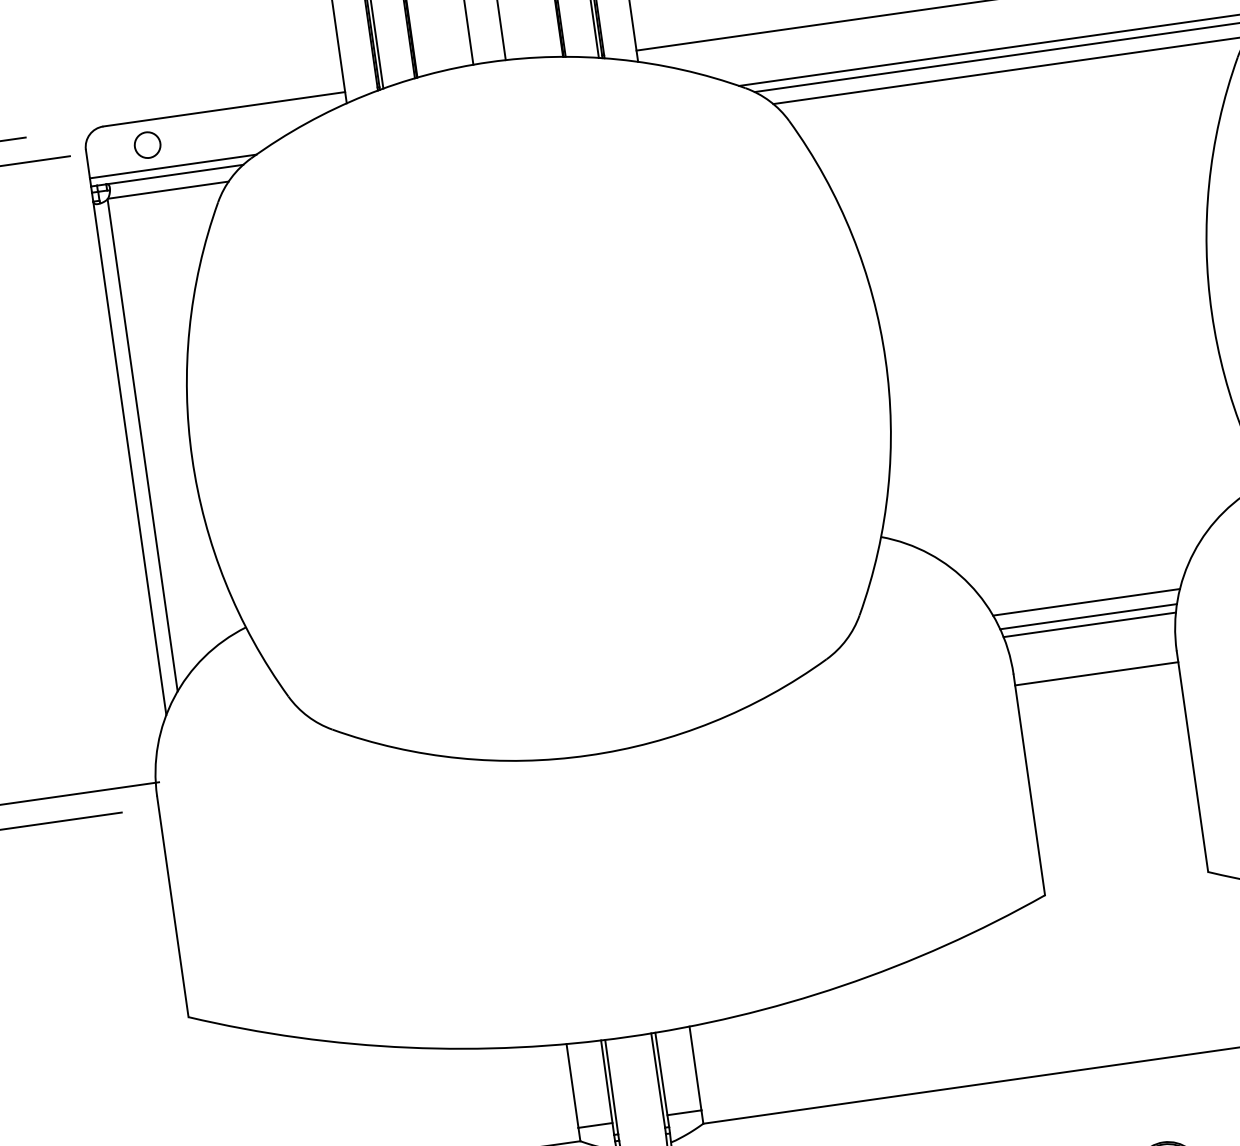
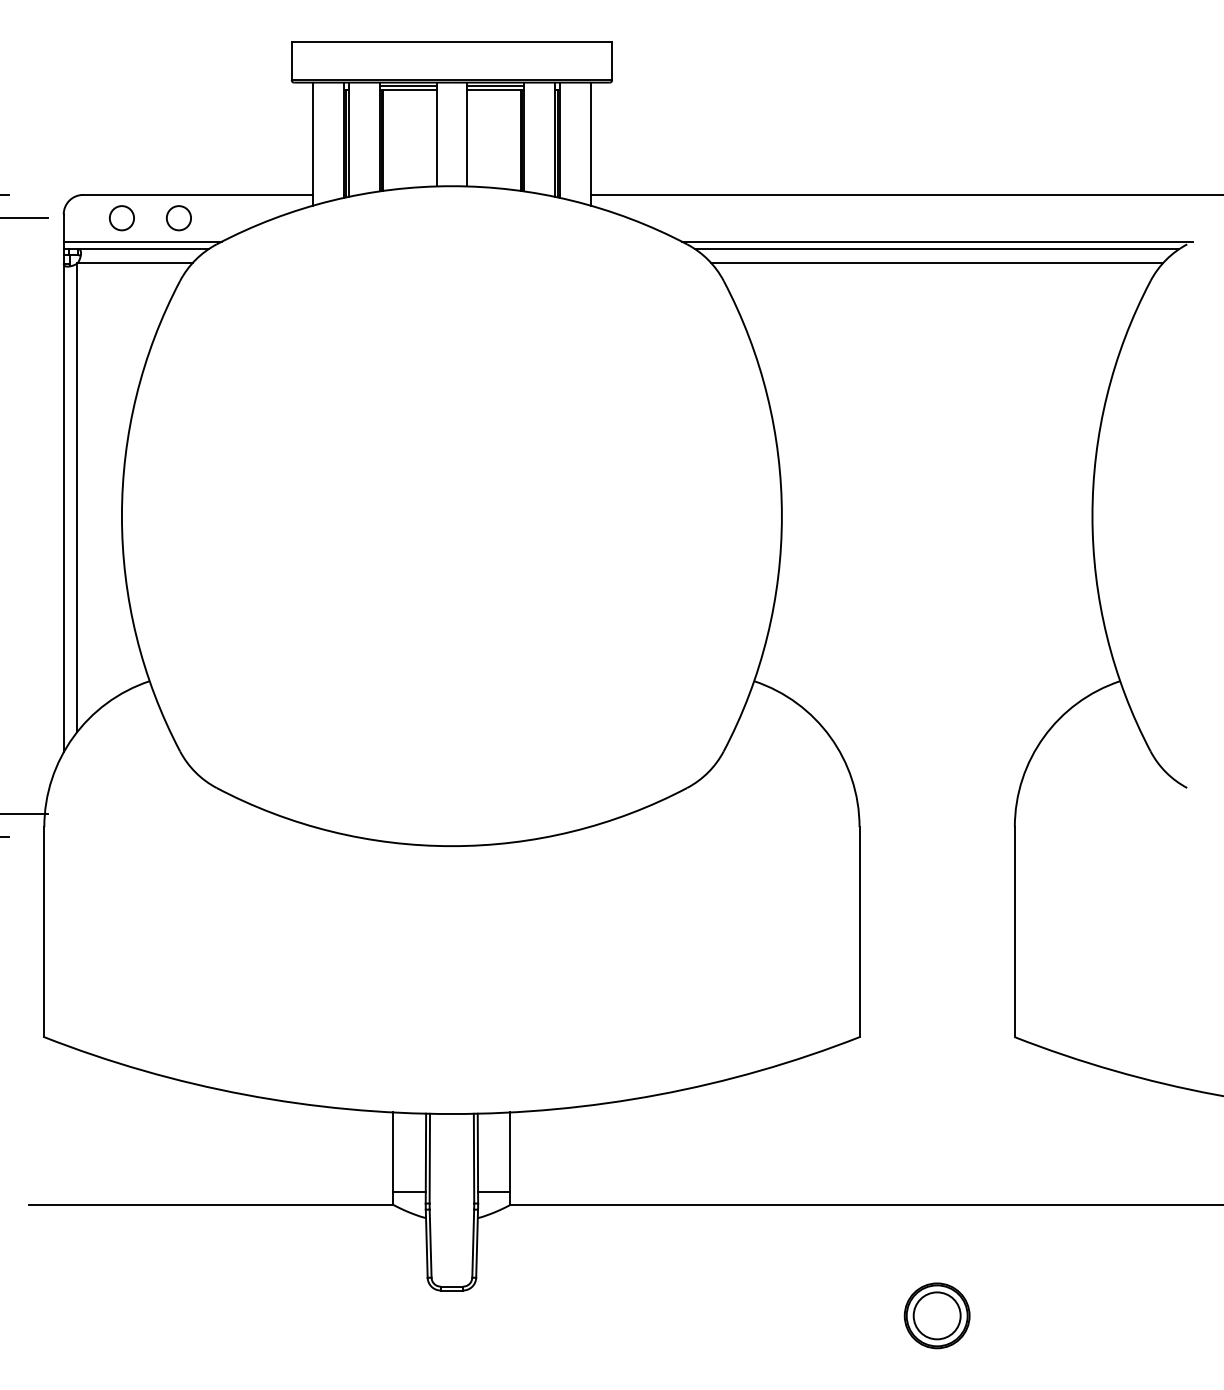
circle: (207, 136) -> (178, 218), added
line: (1086, 602) -> (937, 769), removed
line: (1089, 617) -> (937, 783), removed
line: (1090, 624) -> (937, 790), removed
line: (1096, 673) -> (936, 837), removed

